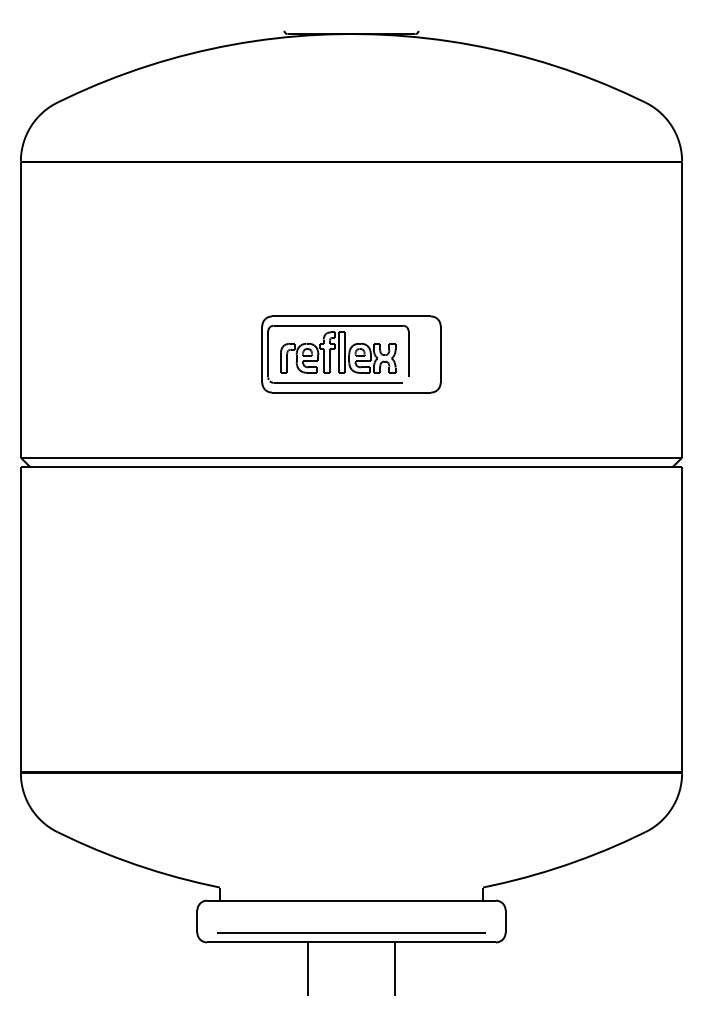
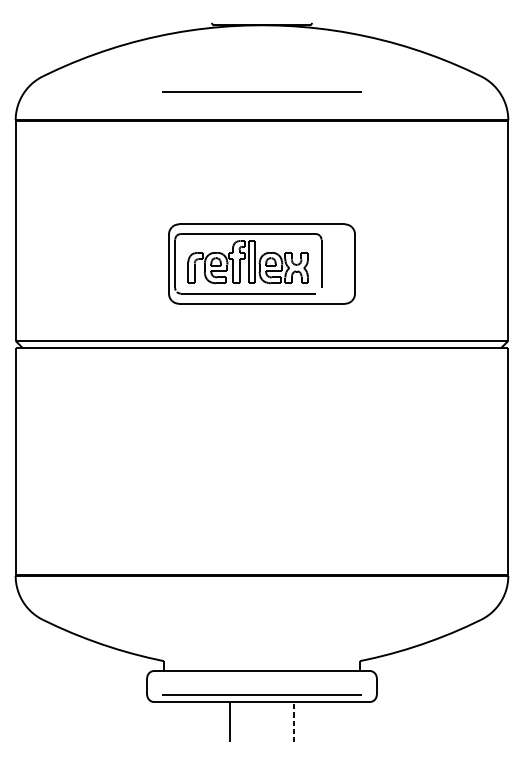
line: (351, 123) -> (262, 91), added
part: (351, 354) -> (262, 264), size x1.4
line: (394, 969) -> (294, 722), solid -> dashed

